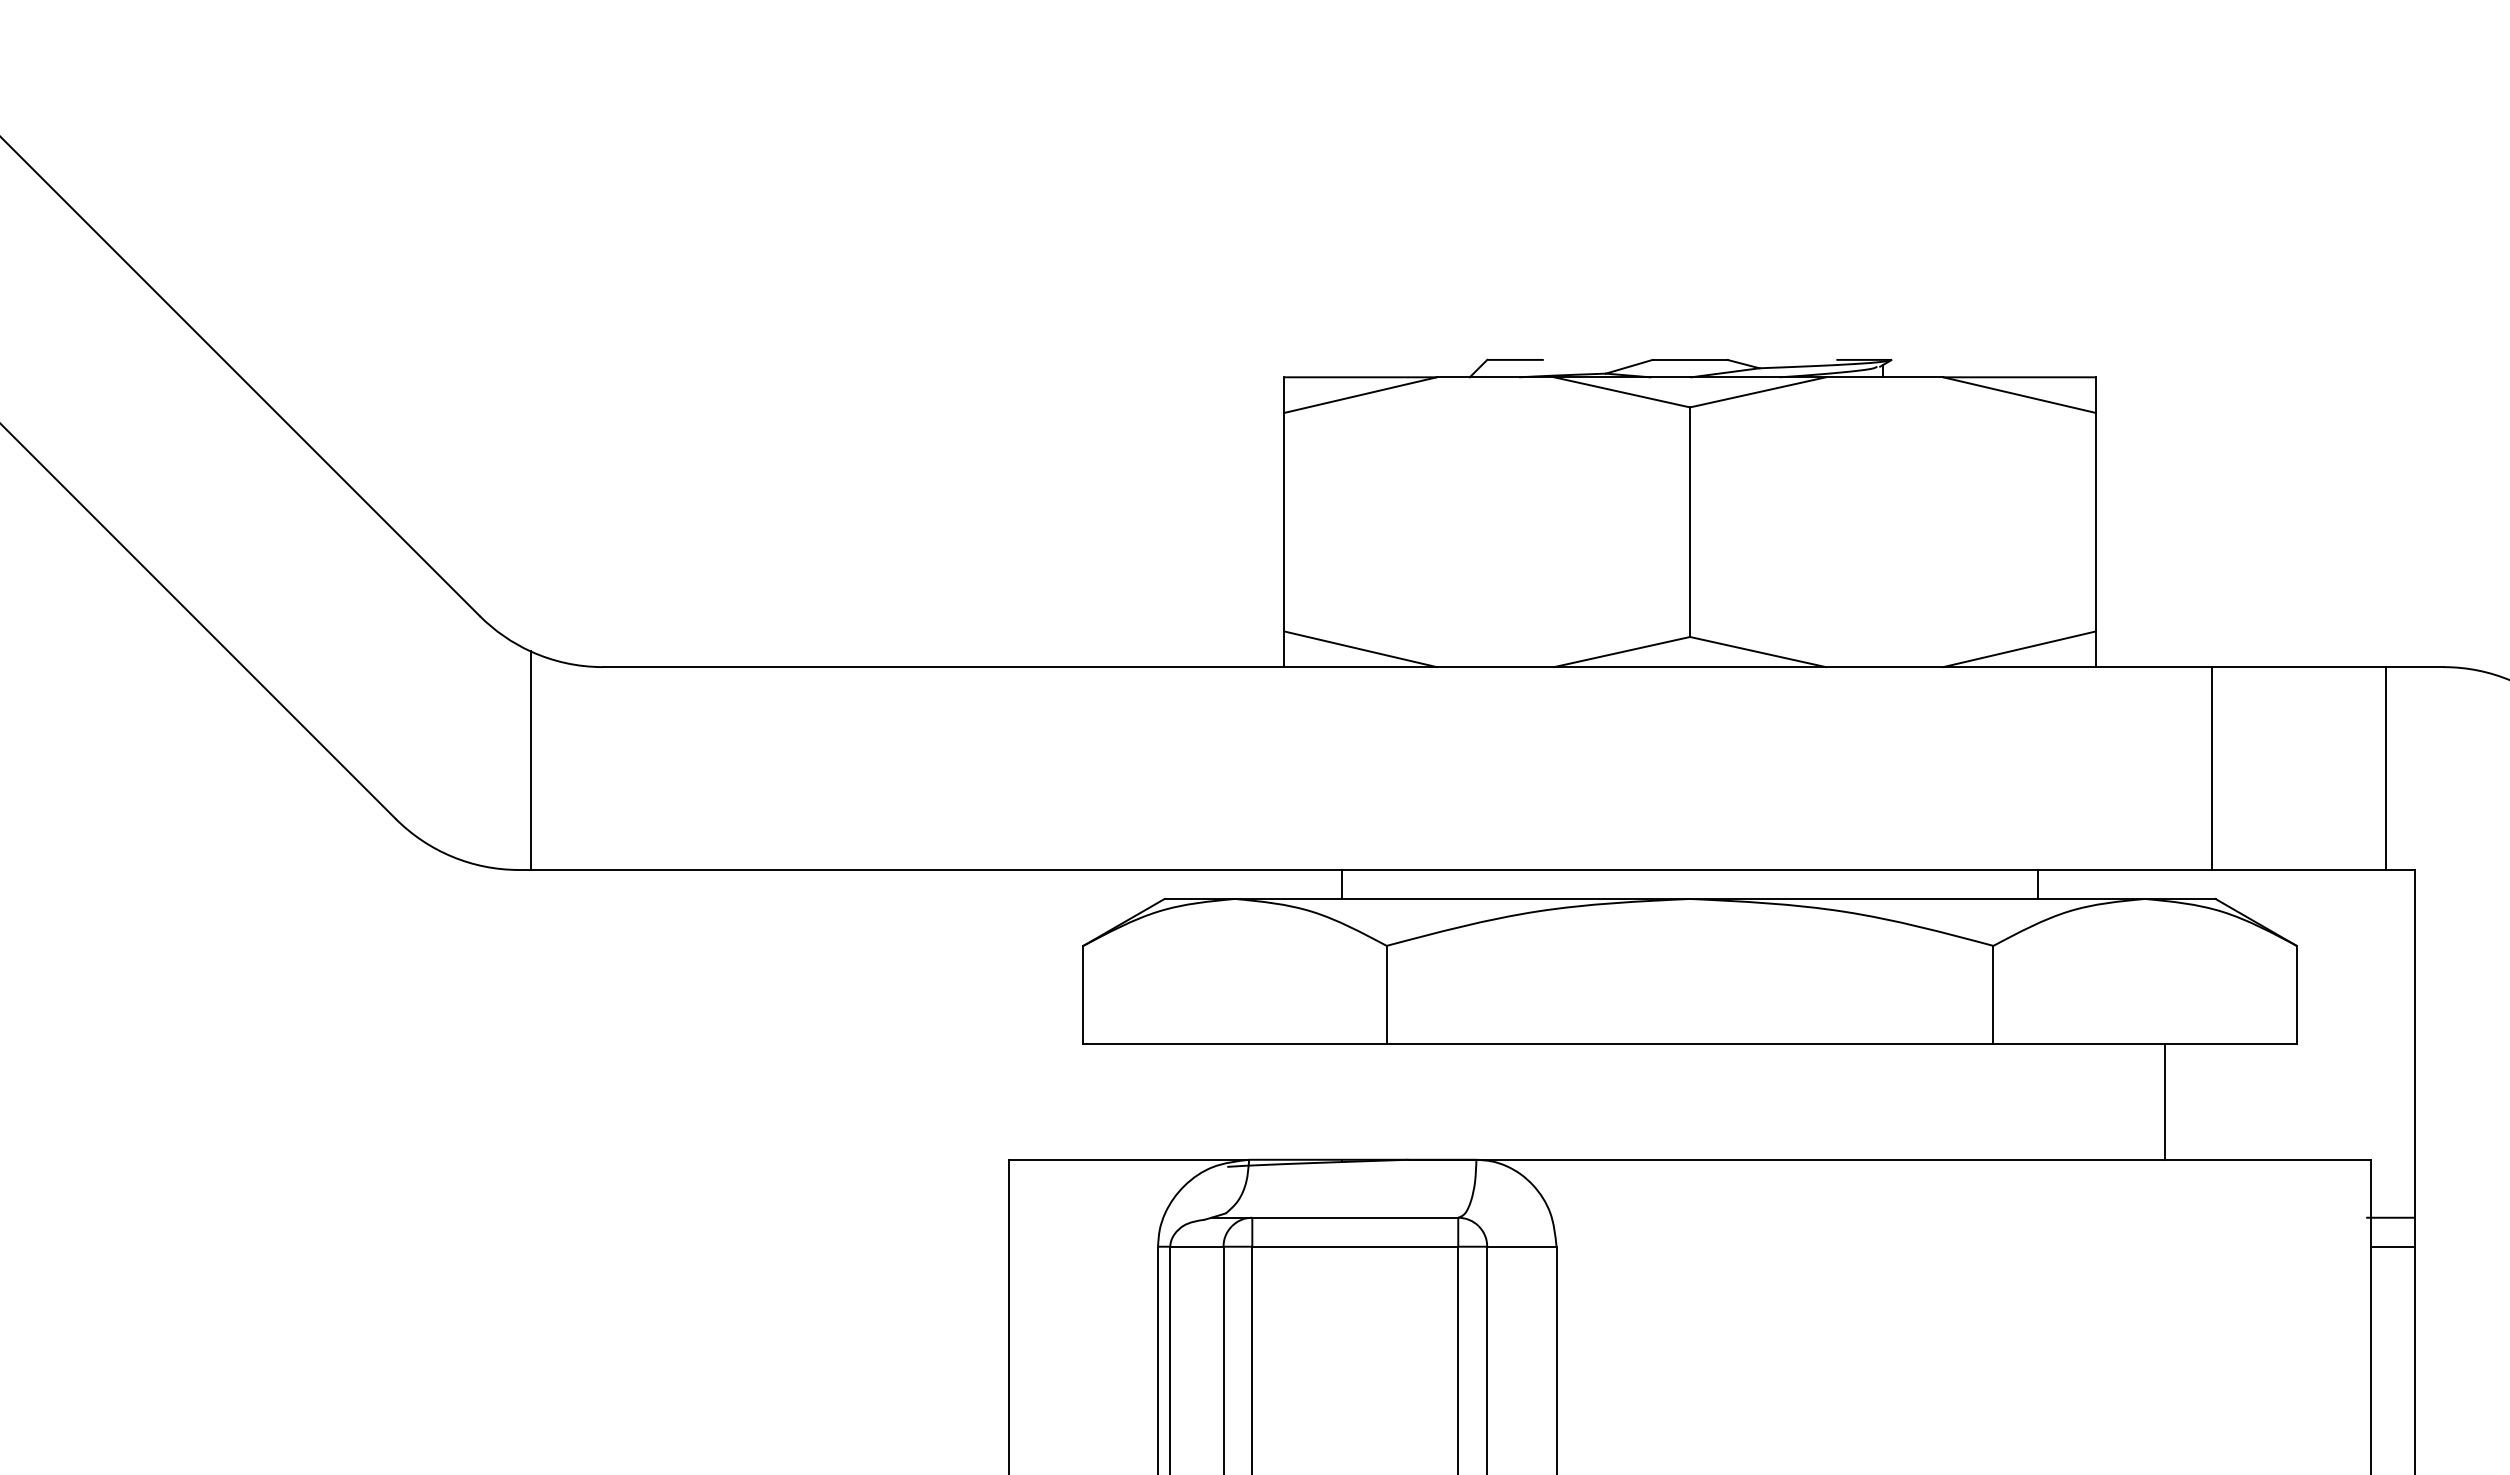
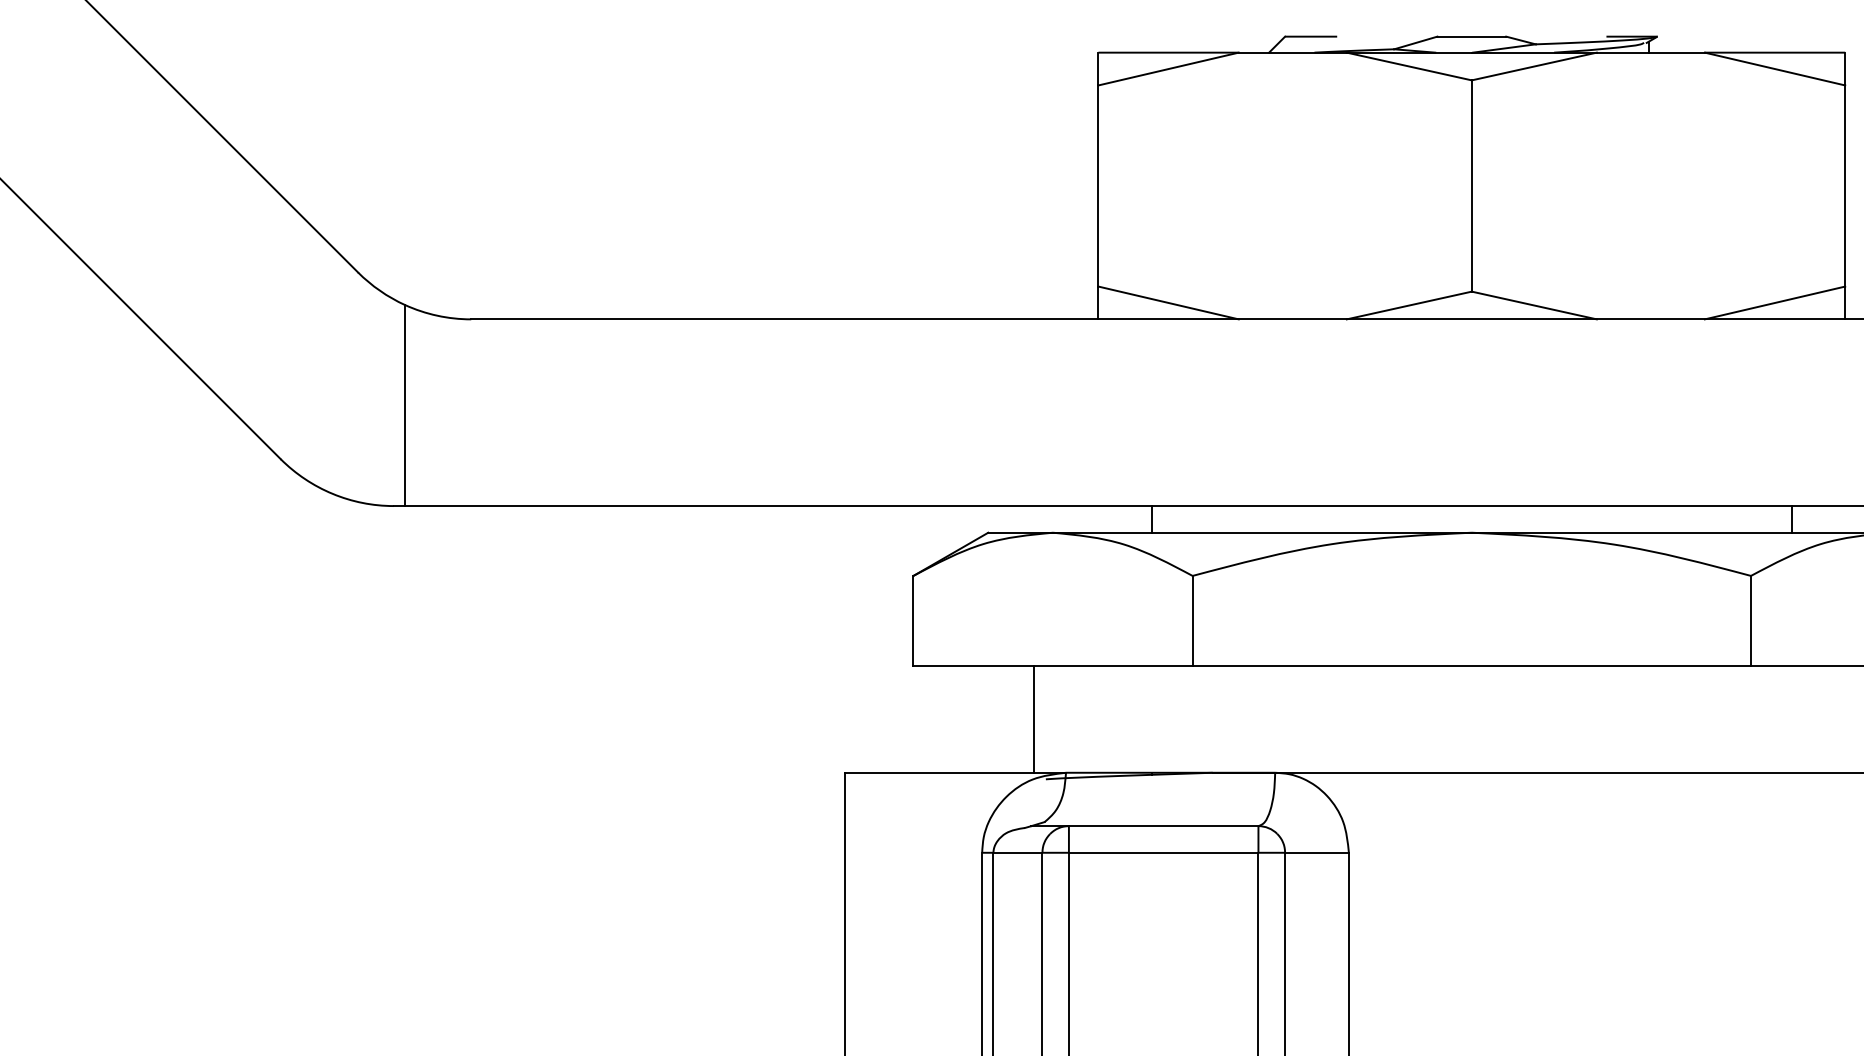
line: (1214, 1101) -> (1034, 719), added

